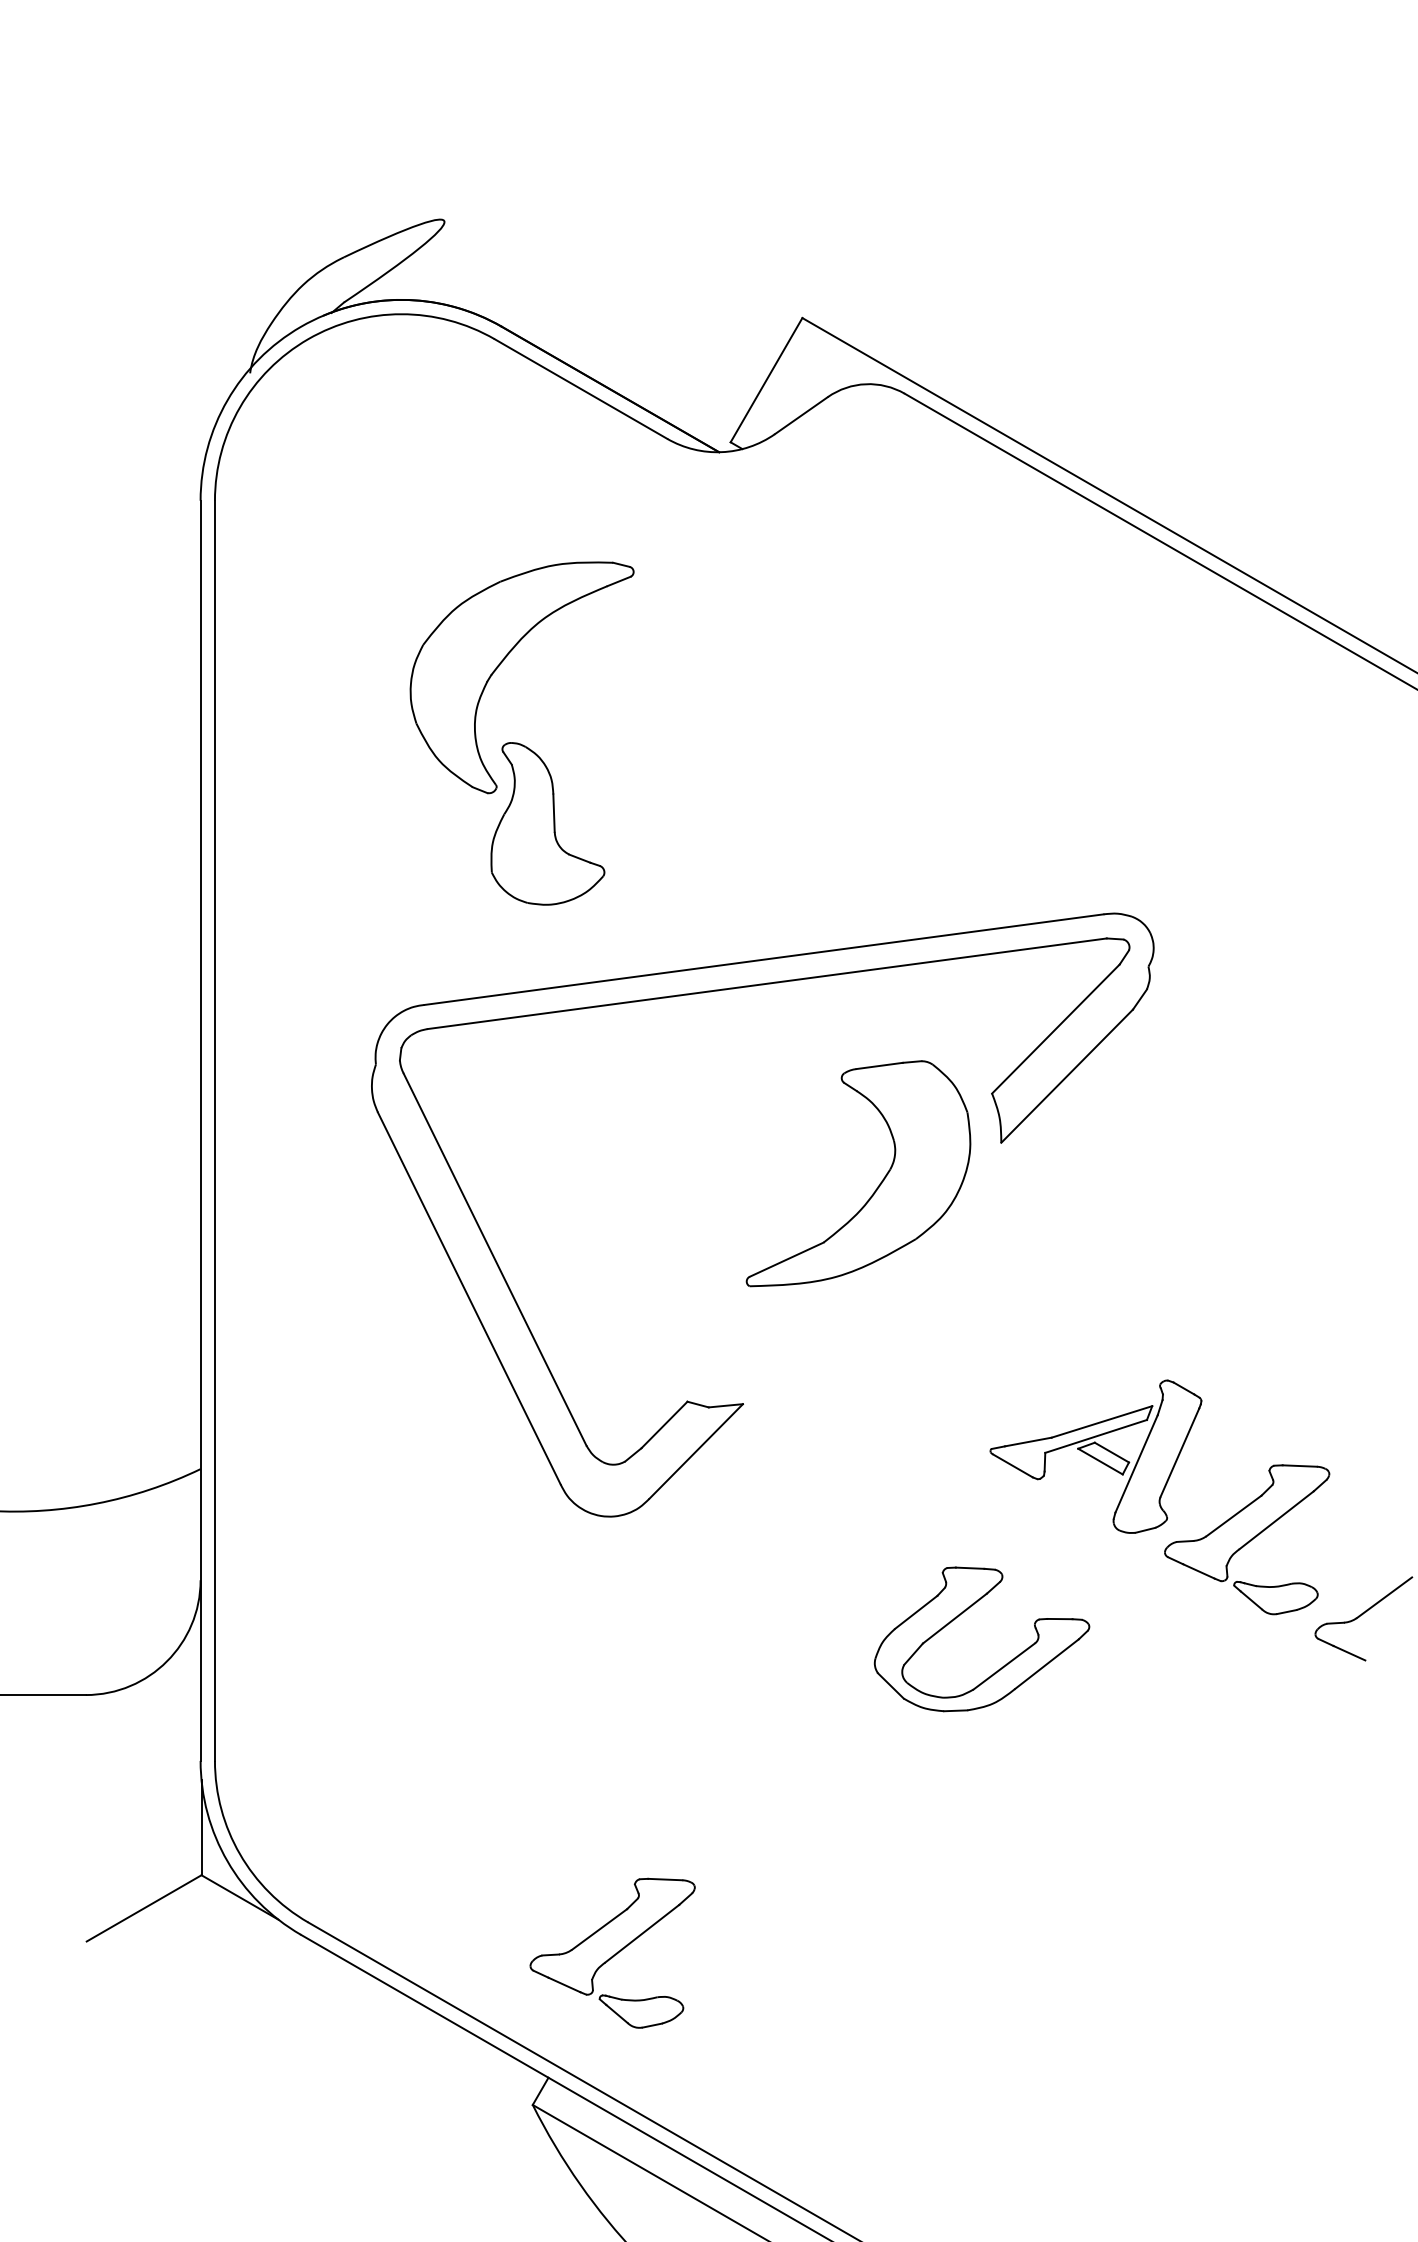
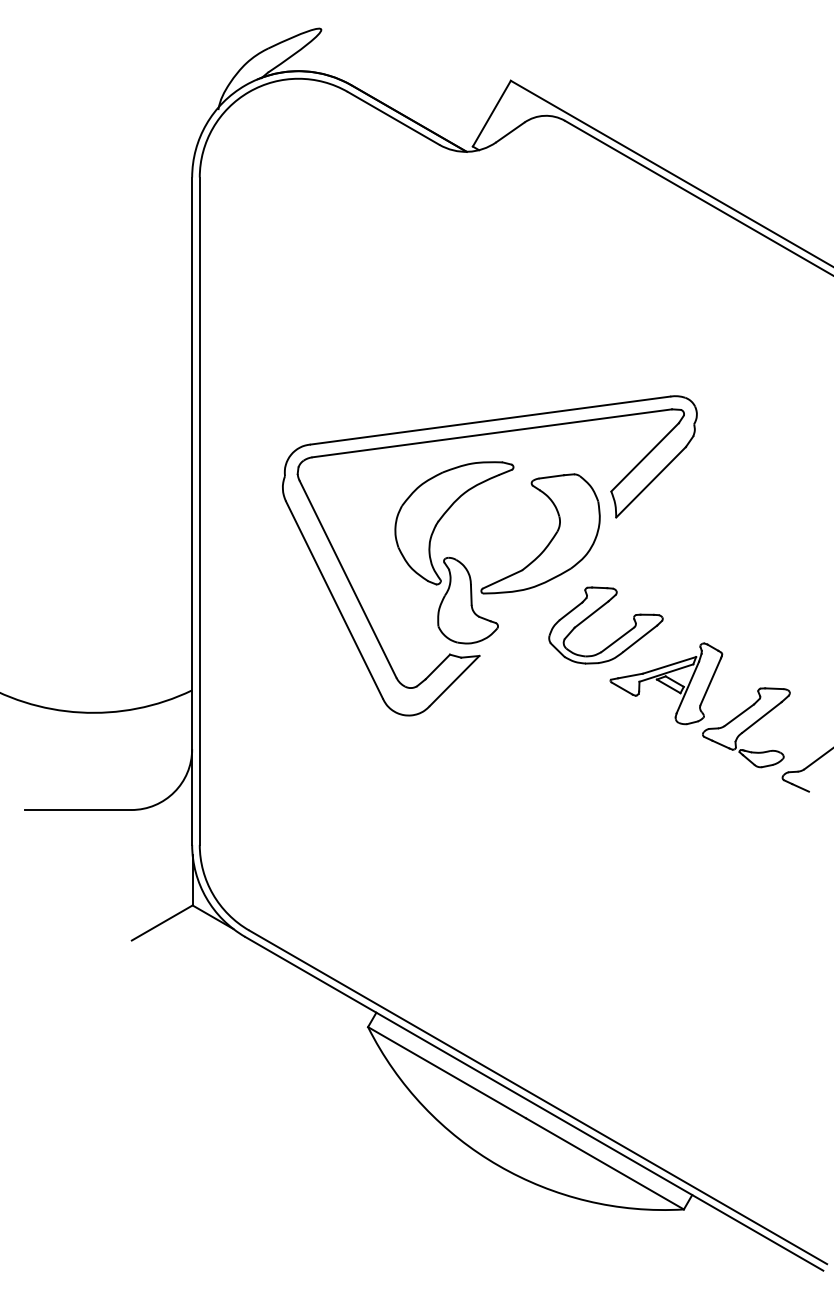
part: (522, 732) -> (454, 552), moved
part: (965, 1612) -> (597, 611), moved
part: (612, 1952) -> (410, 946), removed

